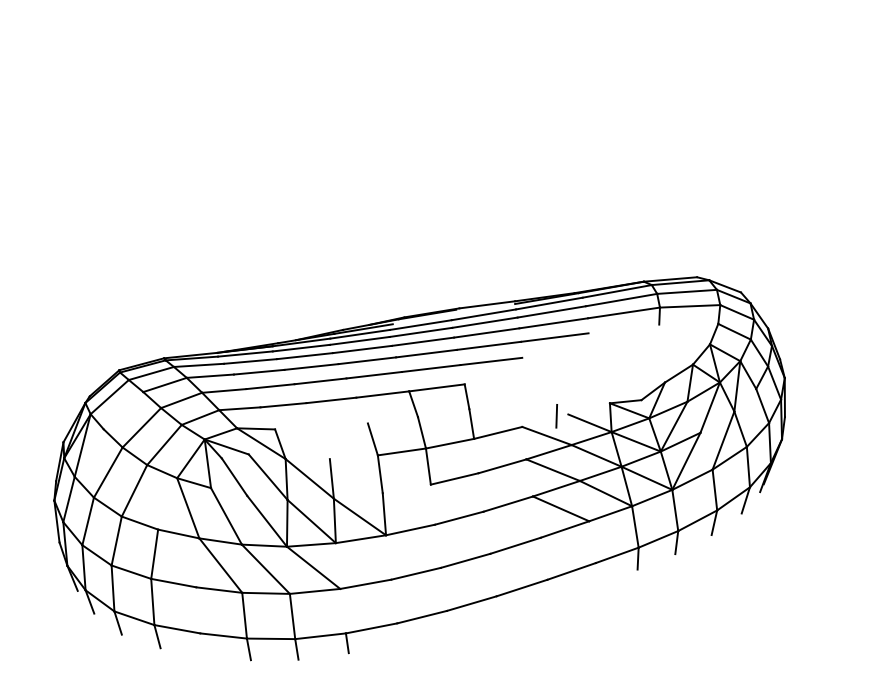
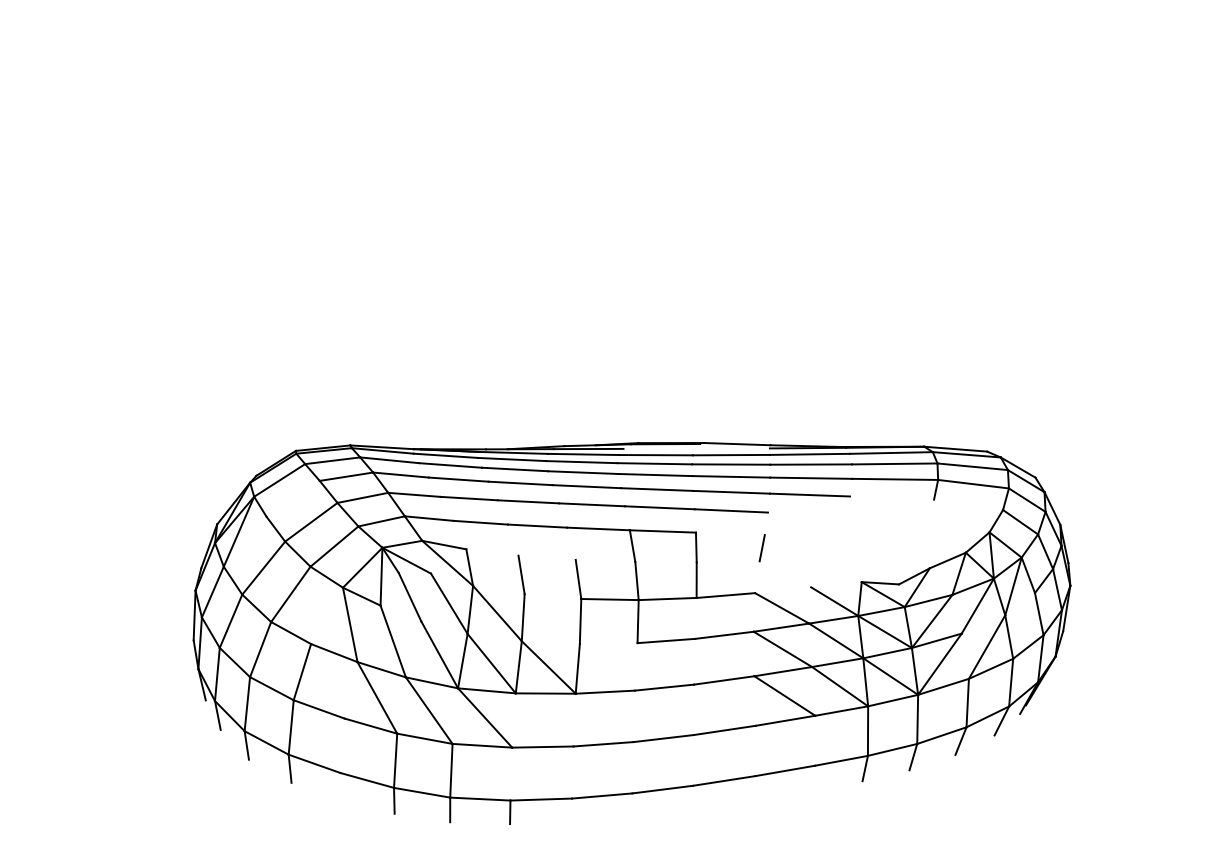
line: (556, 416) -> (761, 548), moved
line: (324, 442) -> (521, 574), added

